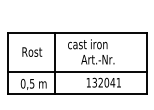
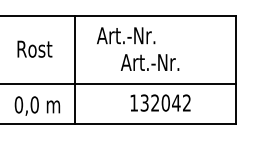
text: (87, 44) -> (131, 35), cast iron -> Art.-Nr.
text: (118, 82) -> (186, 102), 132041 -> 132042
text: (31, 83) -> (33, 104), 0,5 -> 0,0

